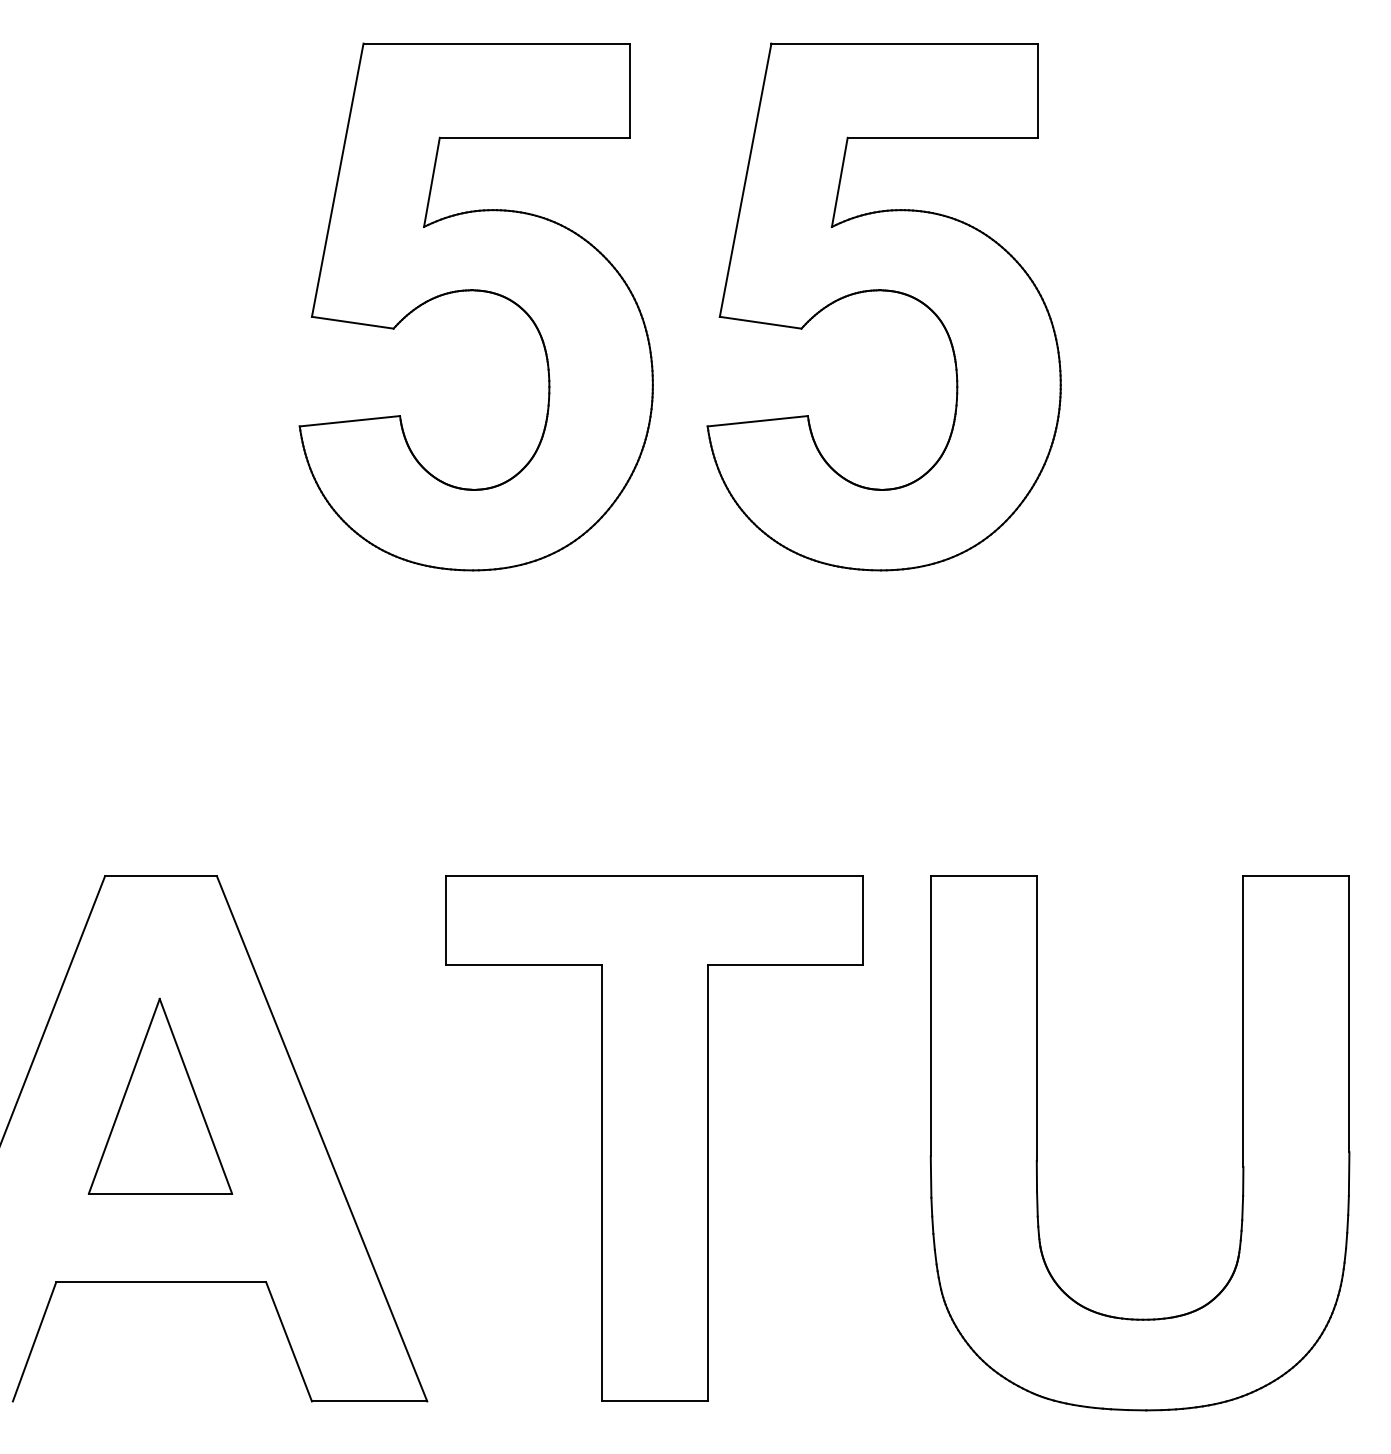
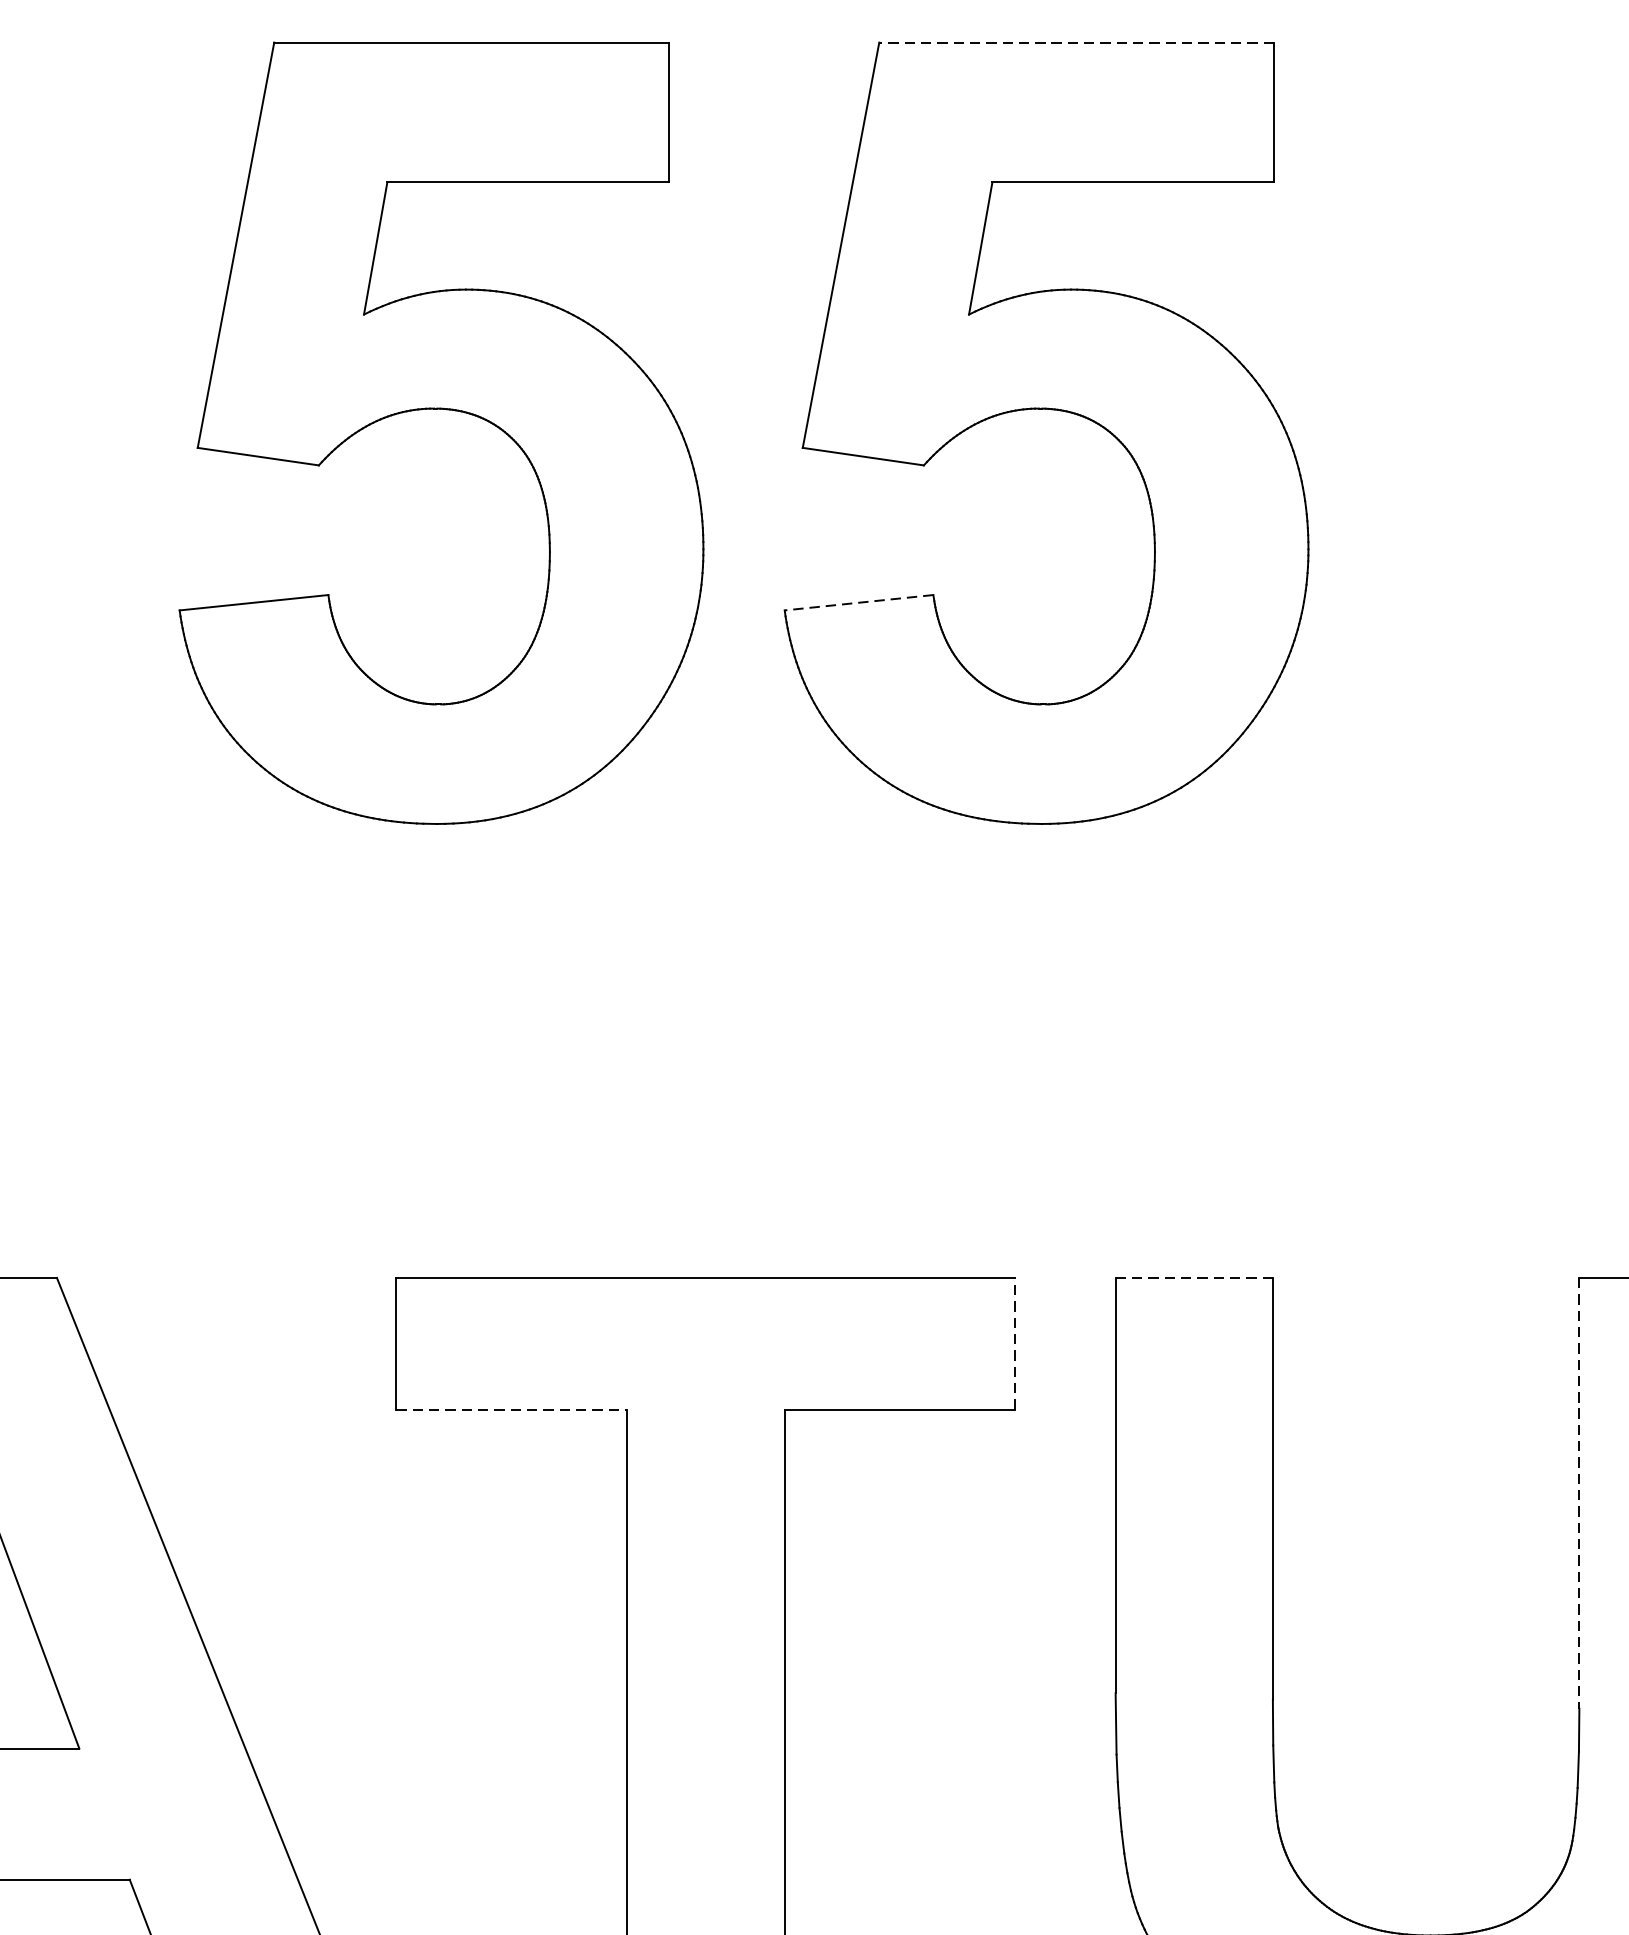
line: (903, 43) -> (1075, 42), solid -> dashed
line: (757, 421) -> (858, 603), solid -> dashed
line: (983, 876) -> (1193, 1278), solid -> dashed
line: (863, 920) -> (1015, 1343), solid -> dashed
line: (523, 965) -> (511, 1410), solid -> dashed
line: (1243, 1022) -> (1579, 1494), solid -> dashed

